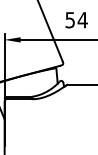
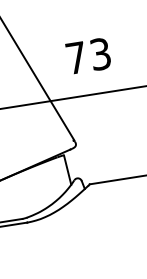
text: (76, 20) -> (88, 56), 54 -> 73

